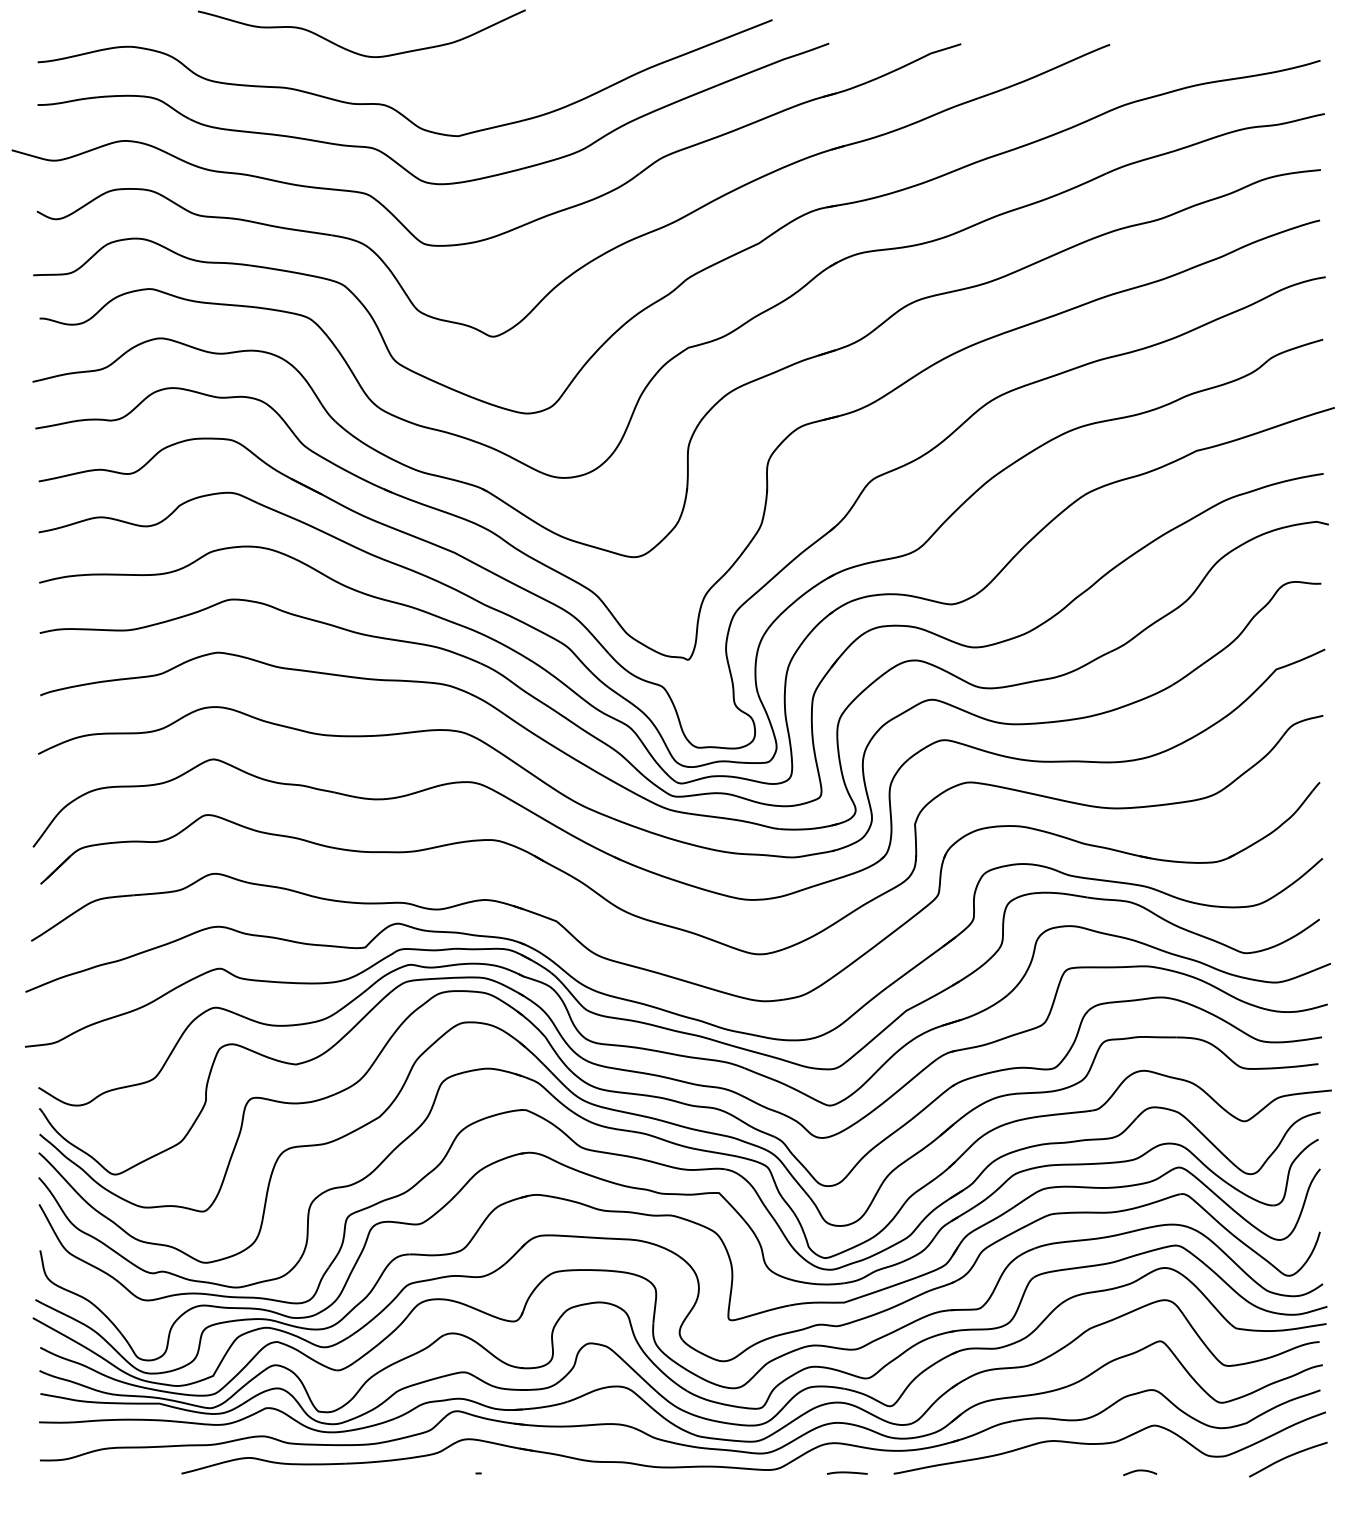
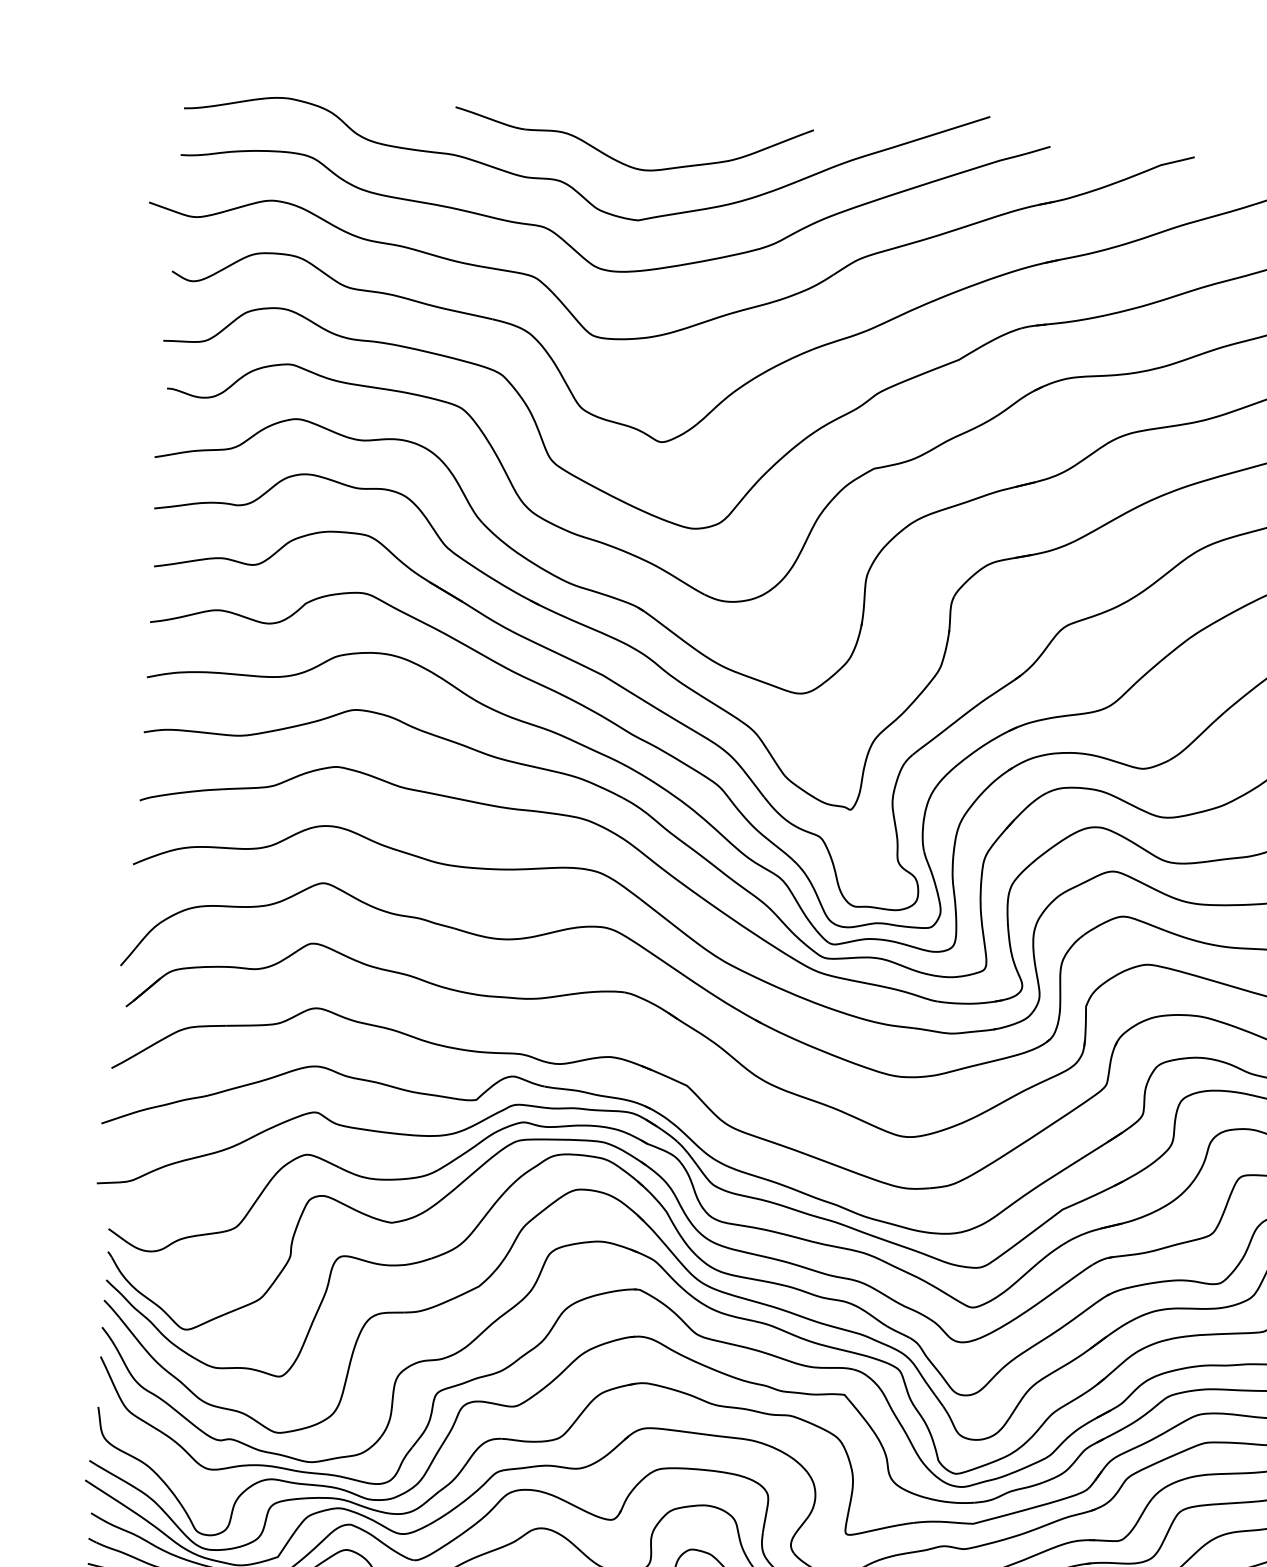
part: (354, 51) -> (623, 162), moved

